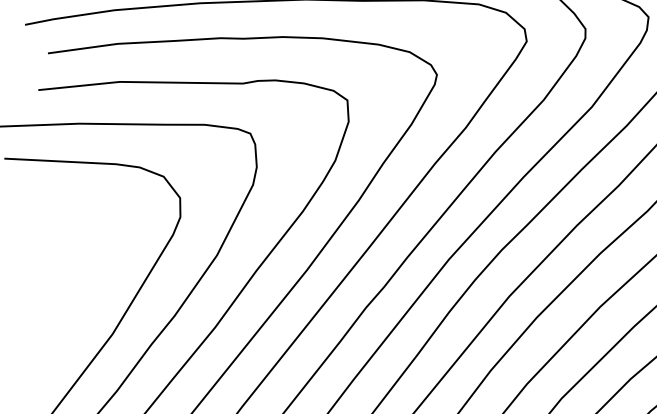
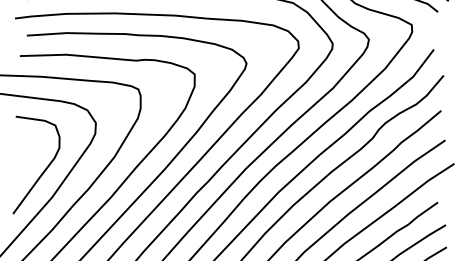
part: (95, 285) -> (44, 169), added

